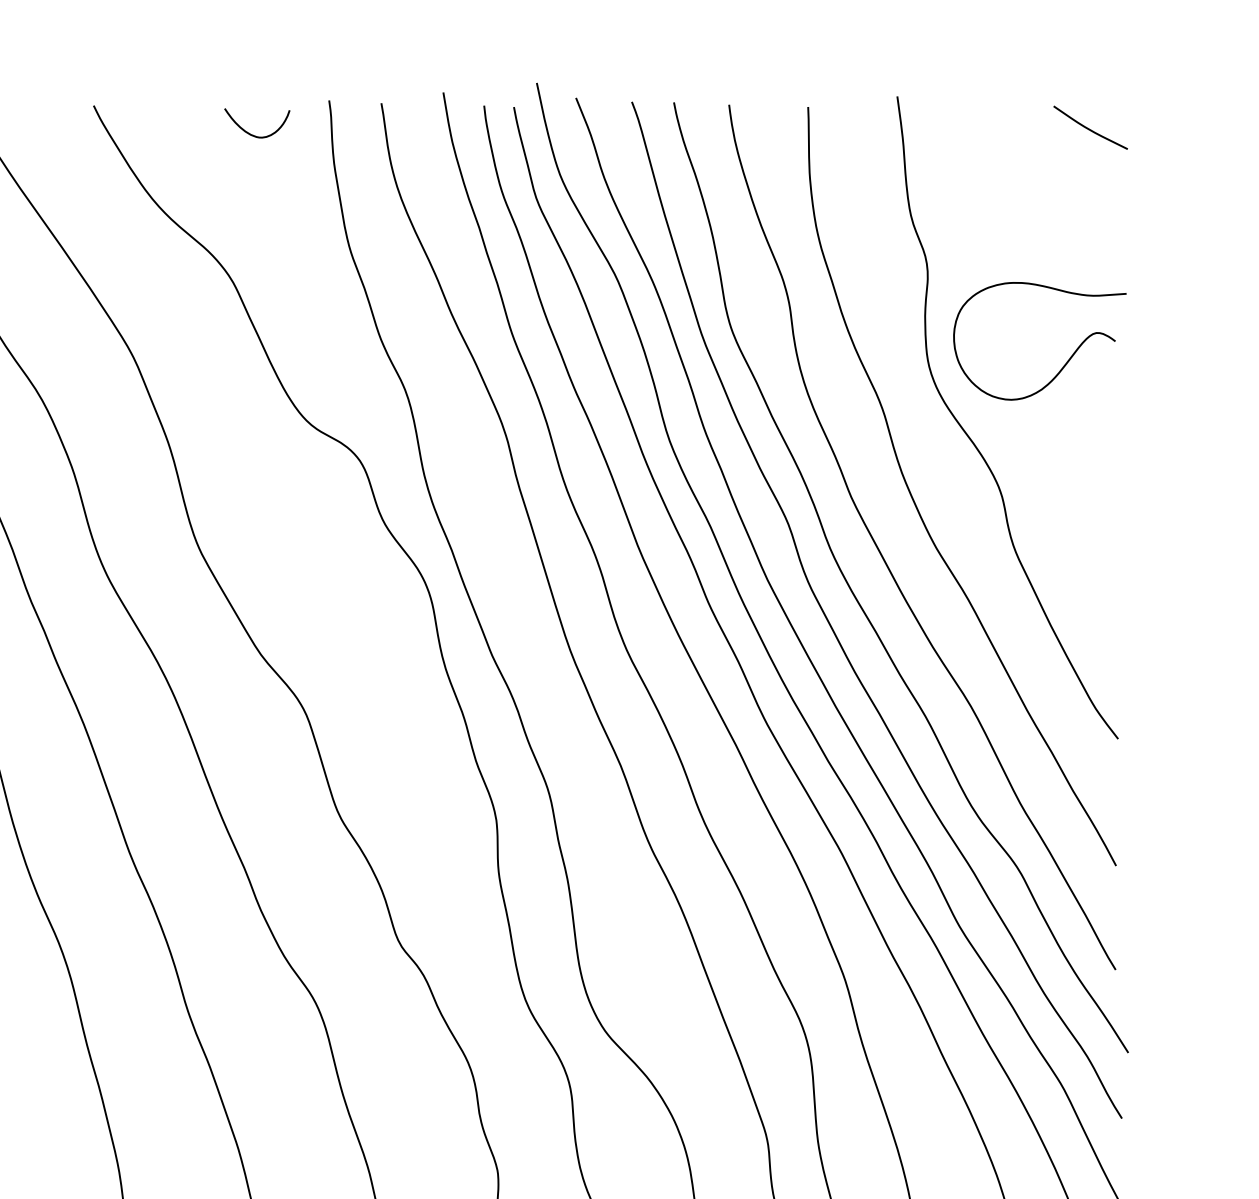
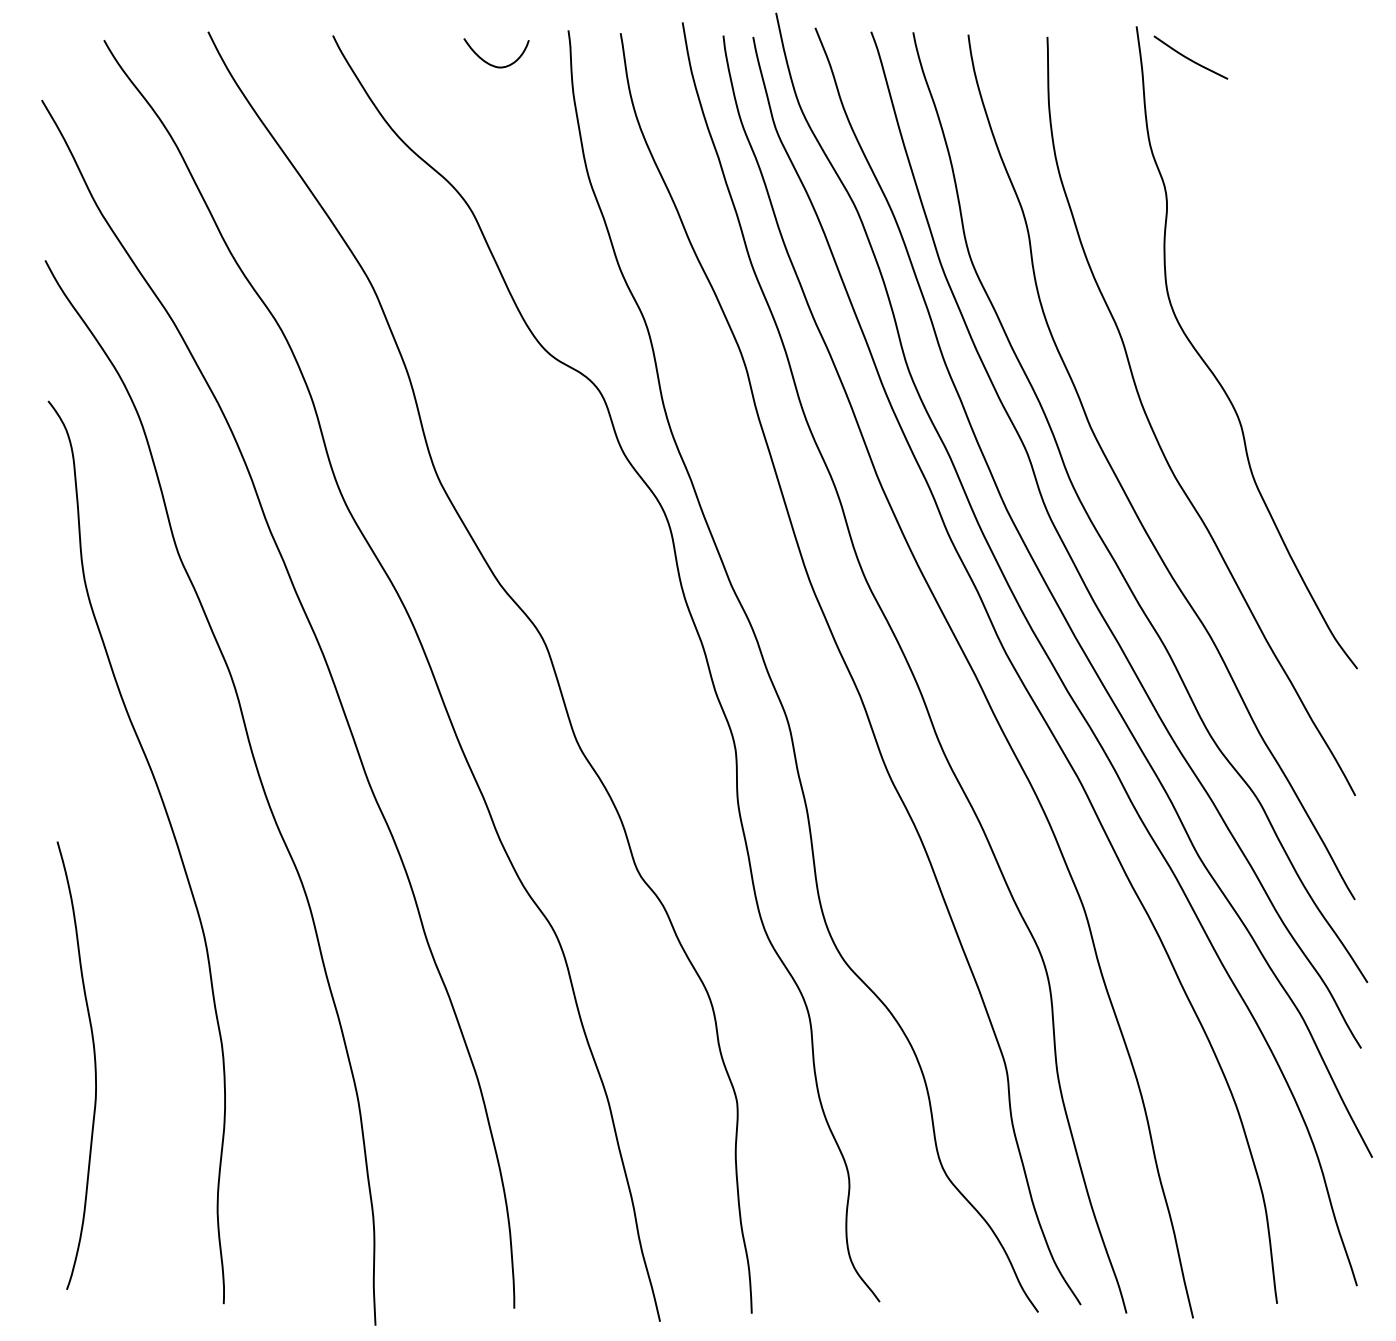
curve: (1090, 128) -> (1190, 58), moved
curve: (1067, 360) -> (1306, 290), removed

